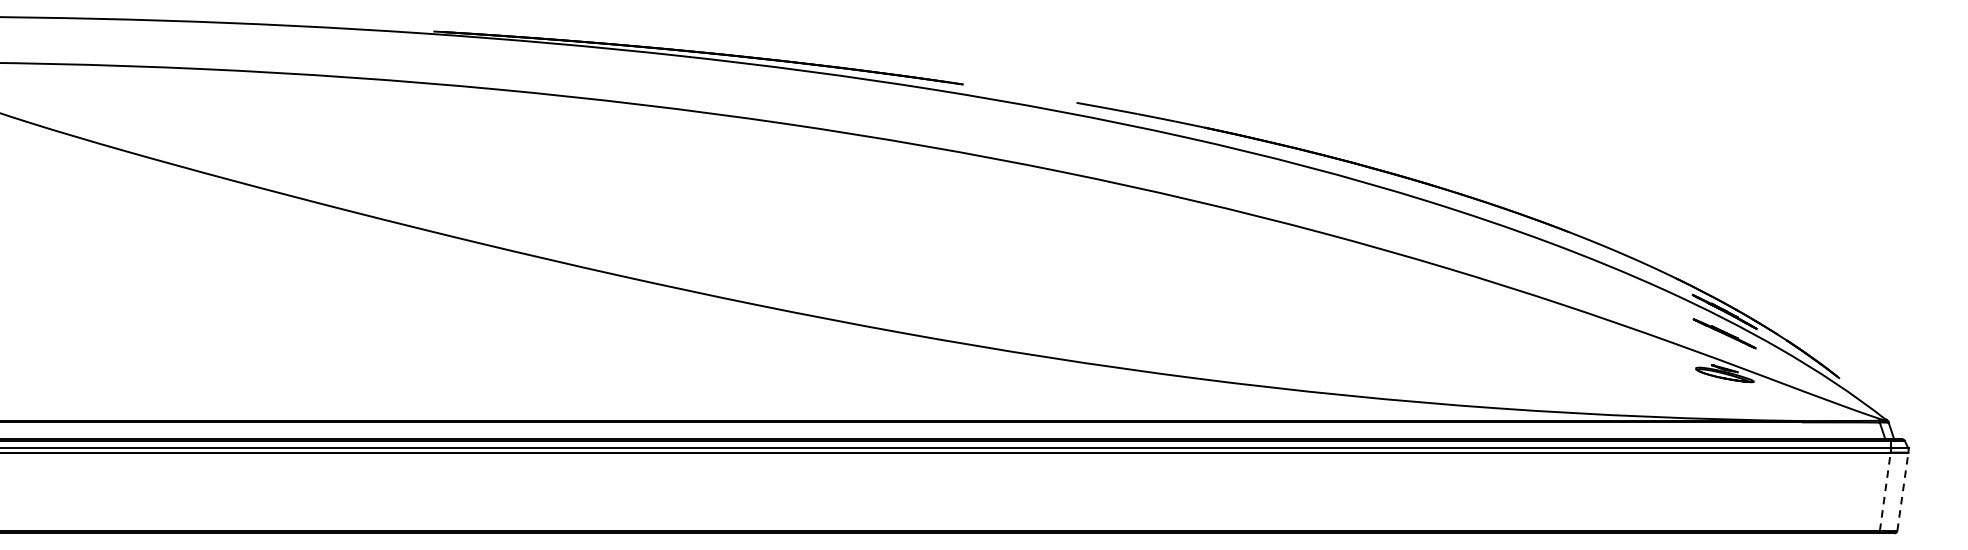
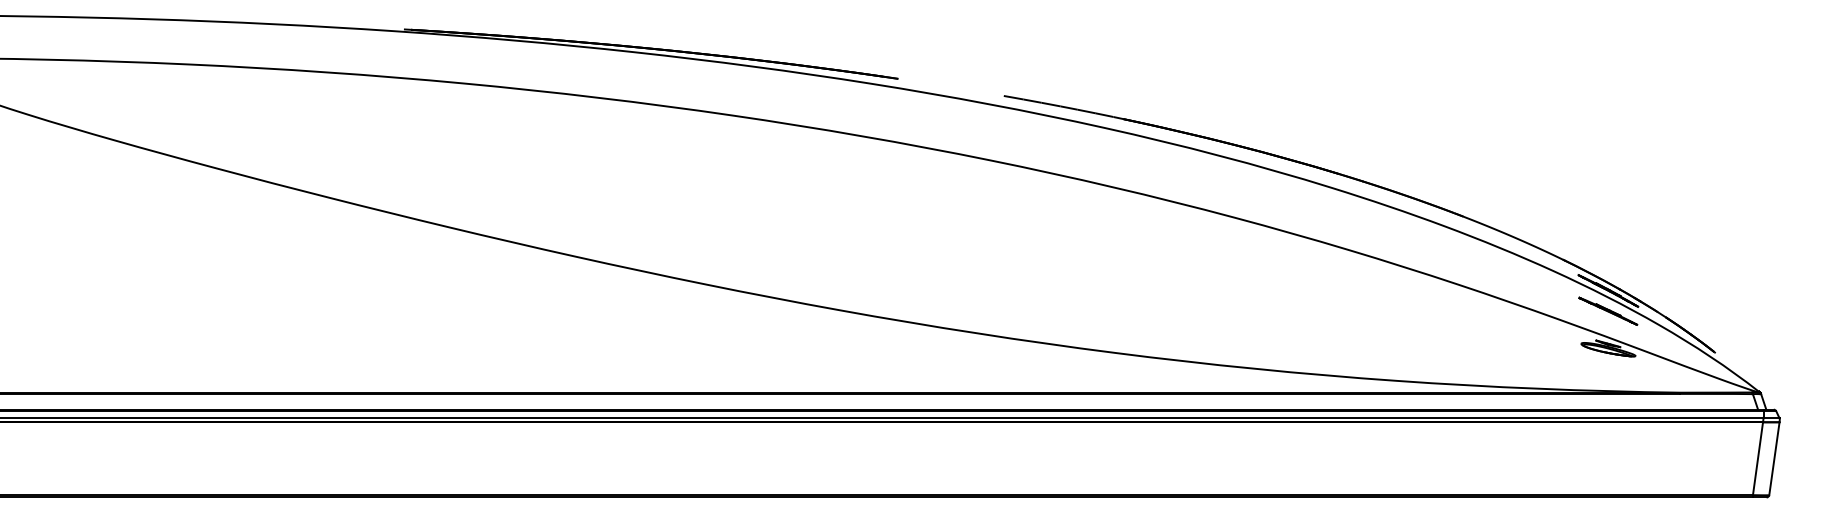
line: (1885, 491) -> (1758, 458), dashed -> solid
line: (1902, 491) -> (1774, 458), dashed -> solid

